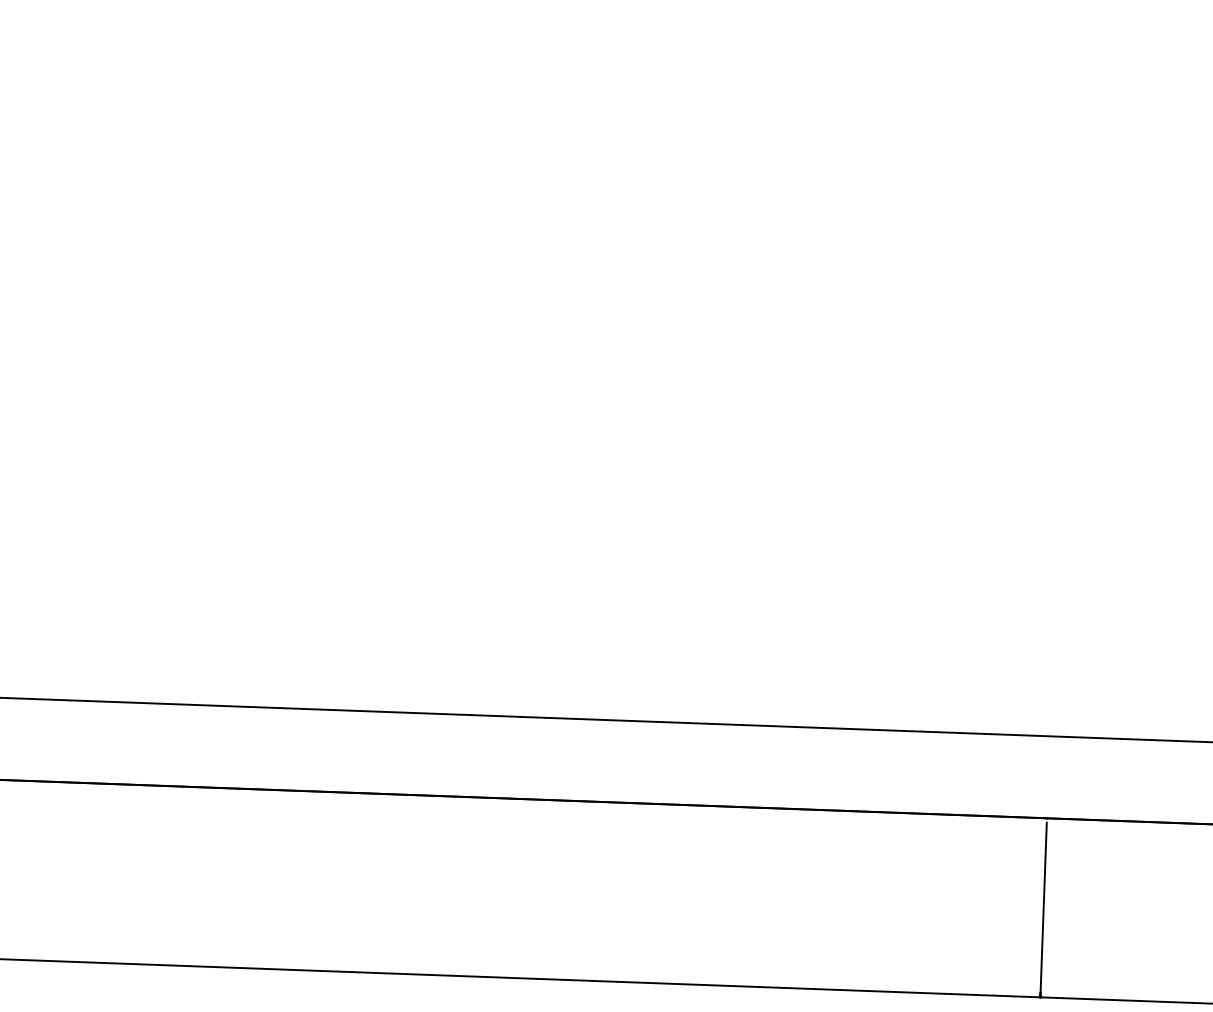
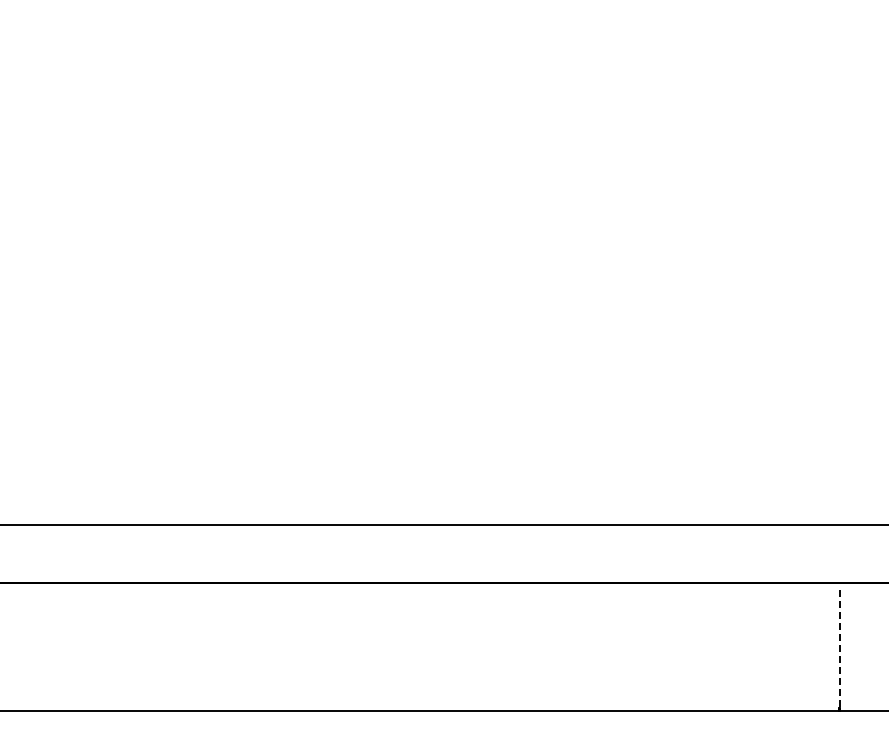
line: (1043, 907) -> (839, 646), solid -> dashed

